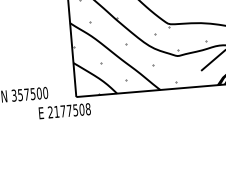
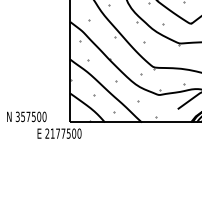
text: (88, 109) -> (79, 133), 2177508 -> 2177500

